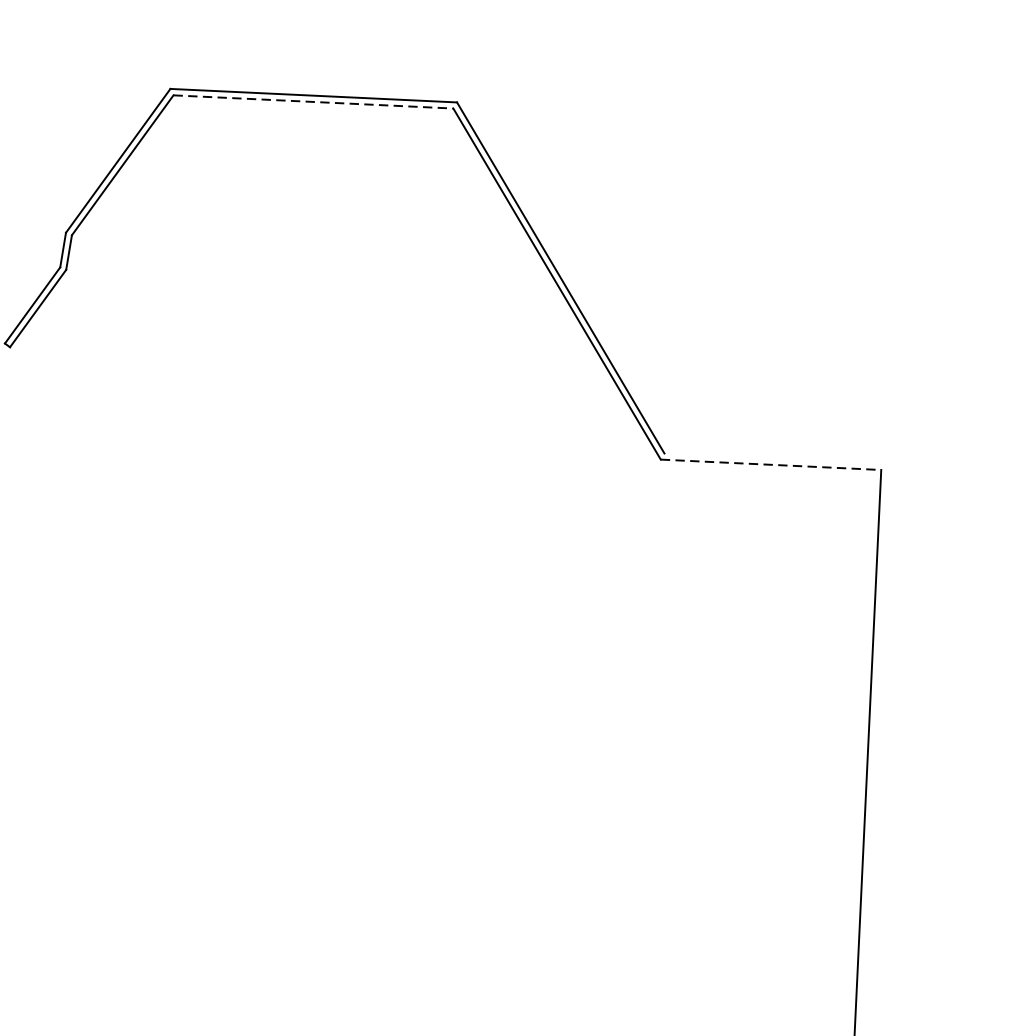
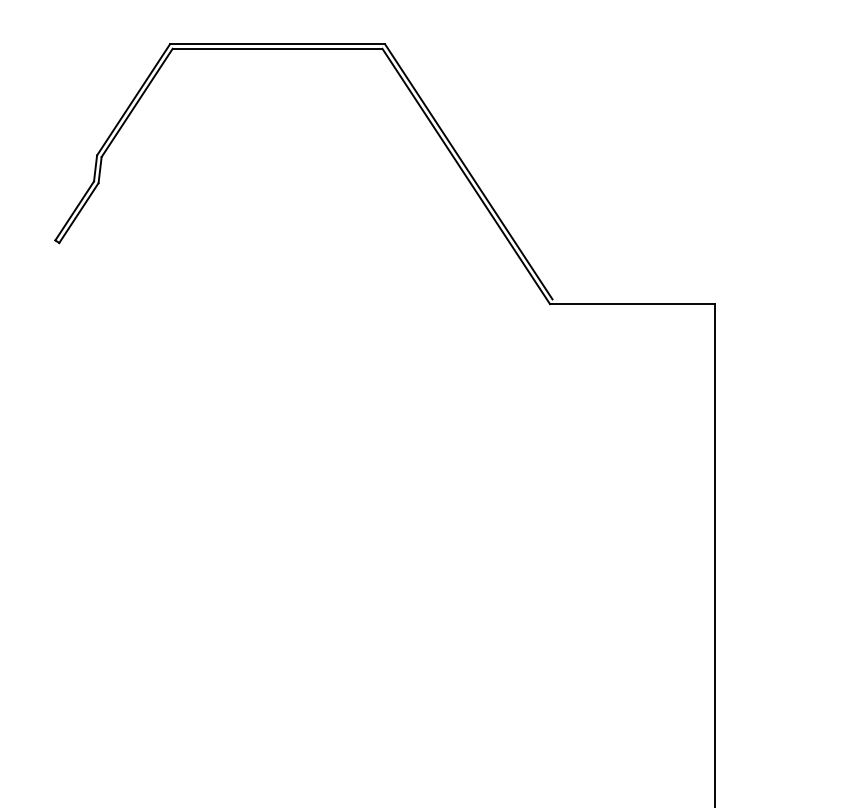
line: (313, 101) -> (277, 48), dashed -> solid
line: (770, 465) -> (632, 304), dashed -> solid

